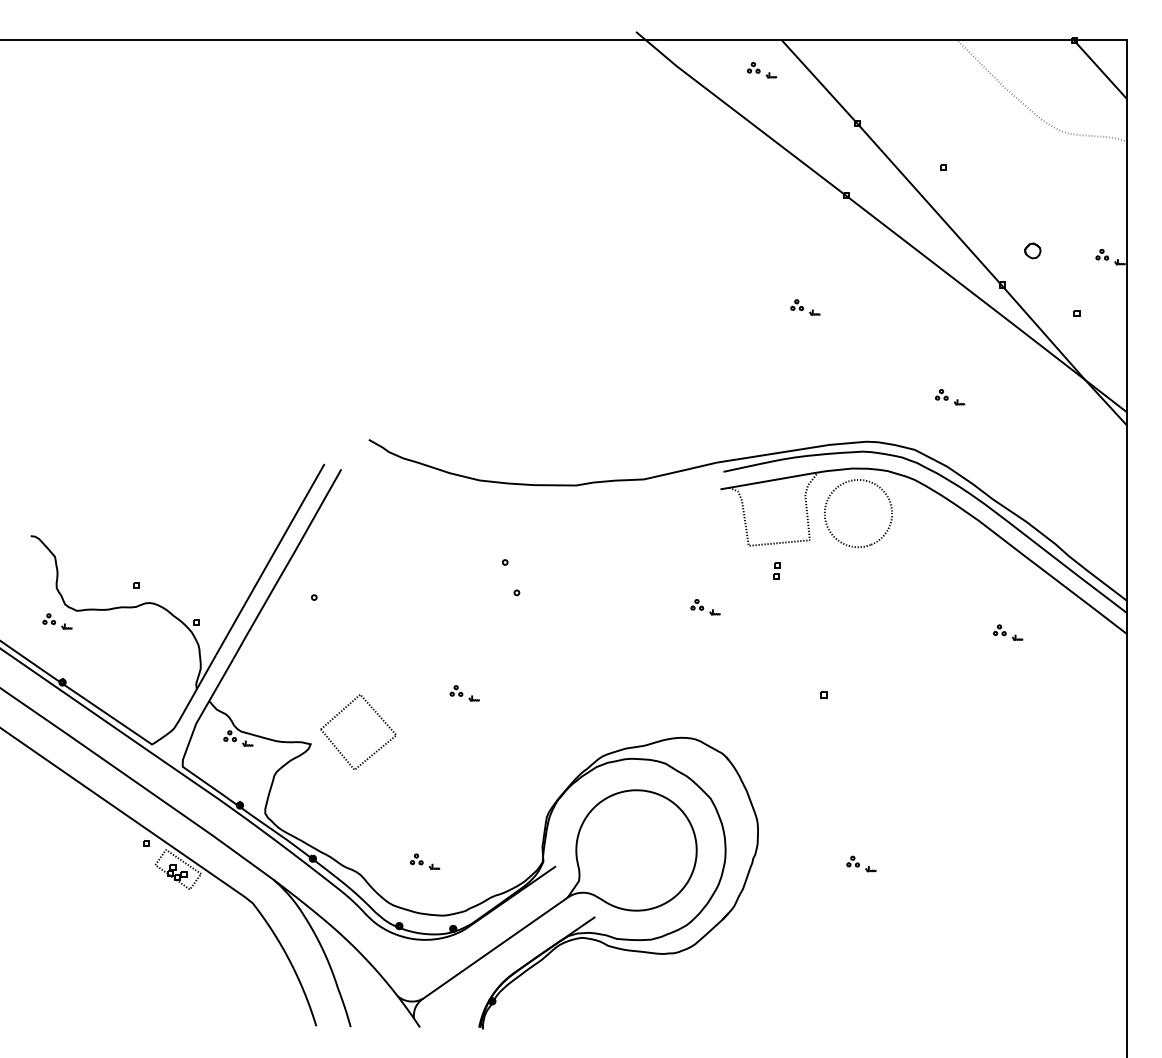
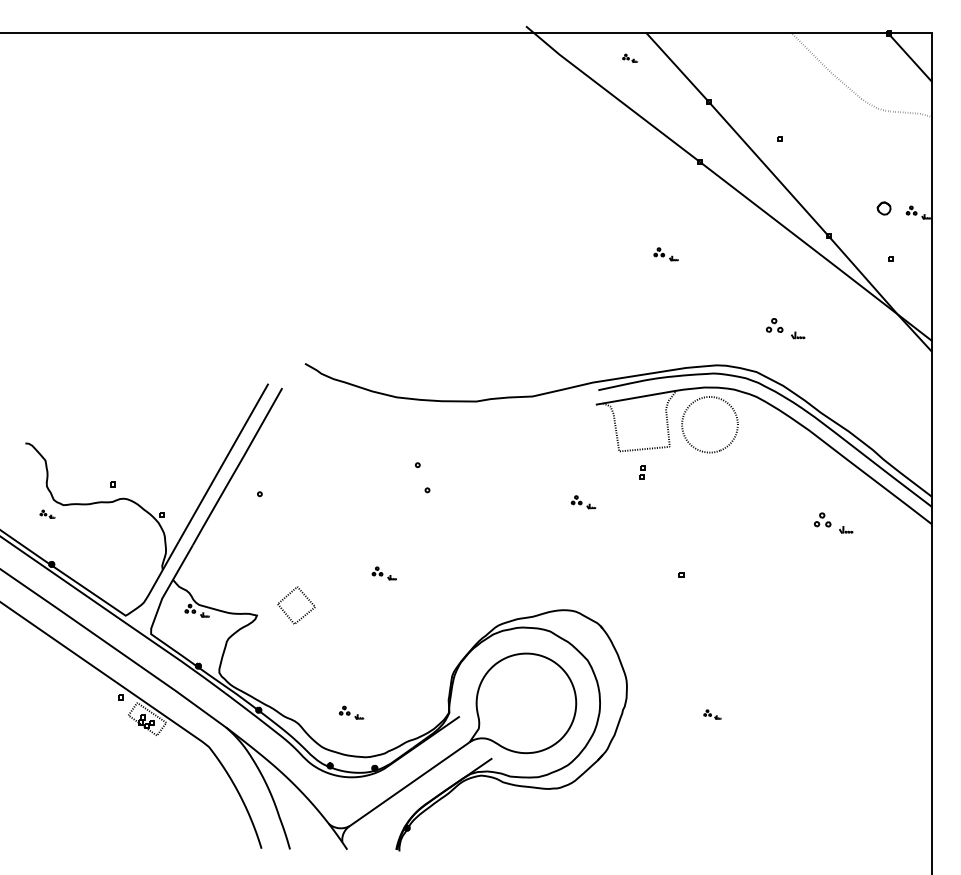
part: (761, 70) -> (629, 58), size x0.6
part: (1031, 250) -> (883, 208), moved
part: (949, 397) -> (785, 328), size x1.6
part: (57, 622) -> (47, 514), size x0.6
part: (1007, 632) -> (833, 523), size x1.6
part: (358, 732) -> (296, 605), size x0.6
part: (861, 863) -> (712, 714), size x0.7

